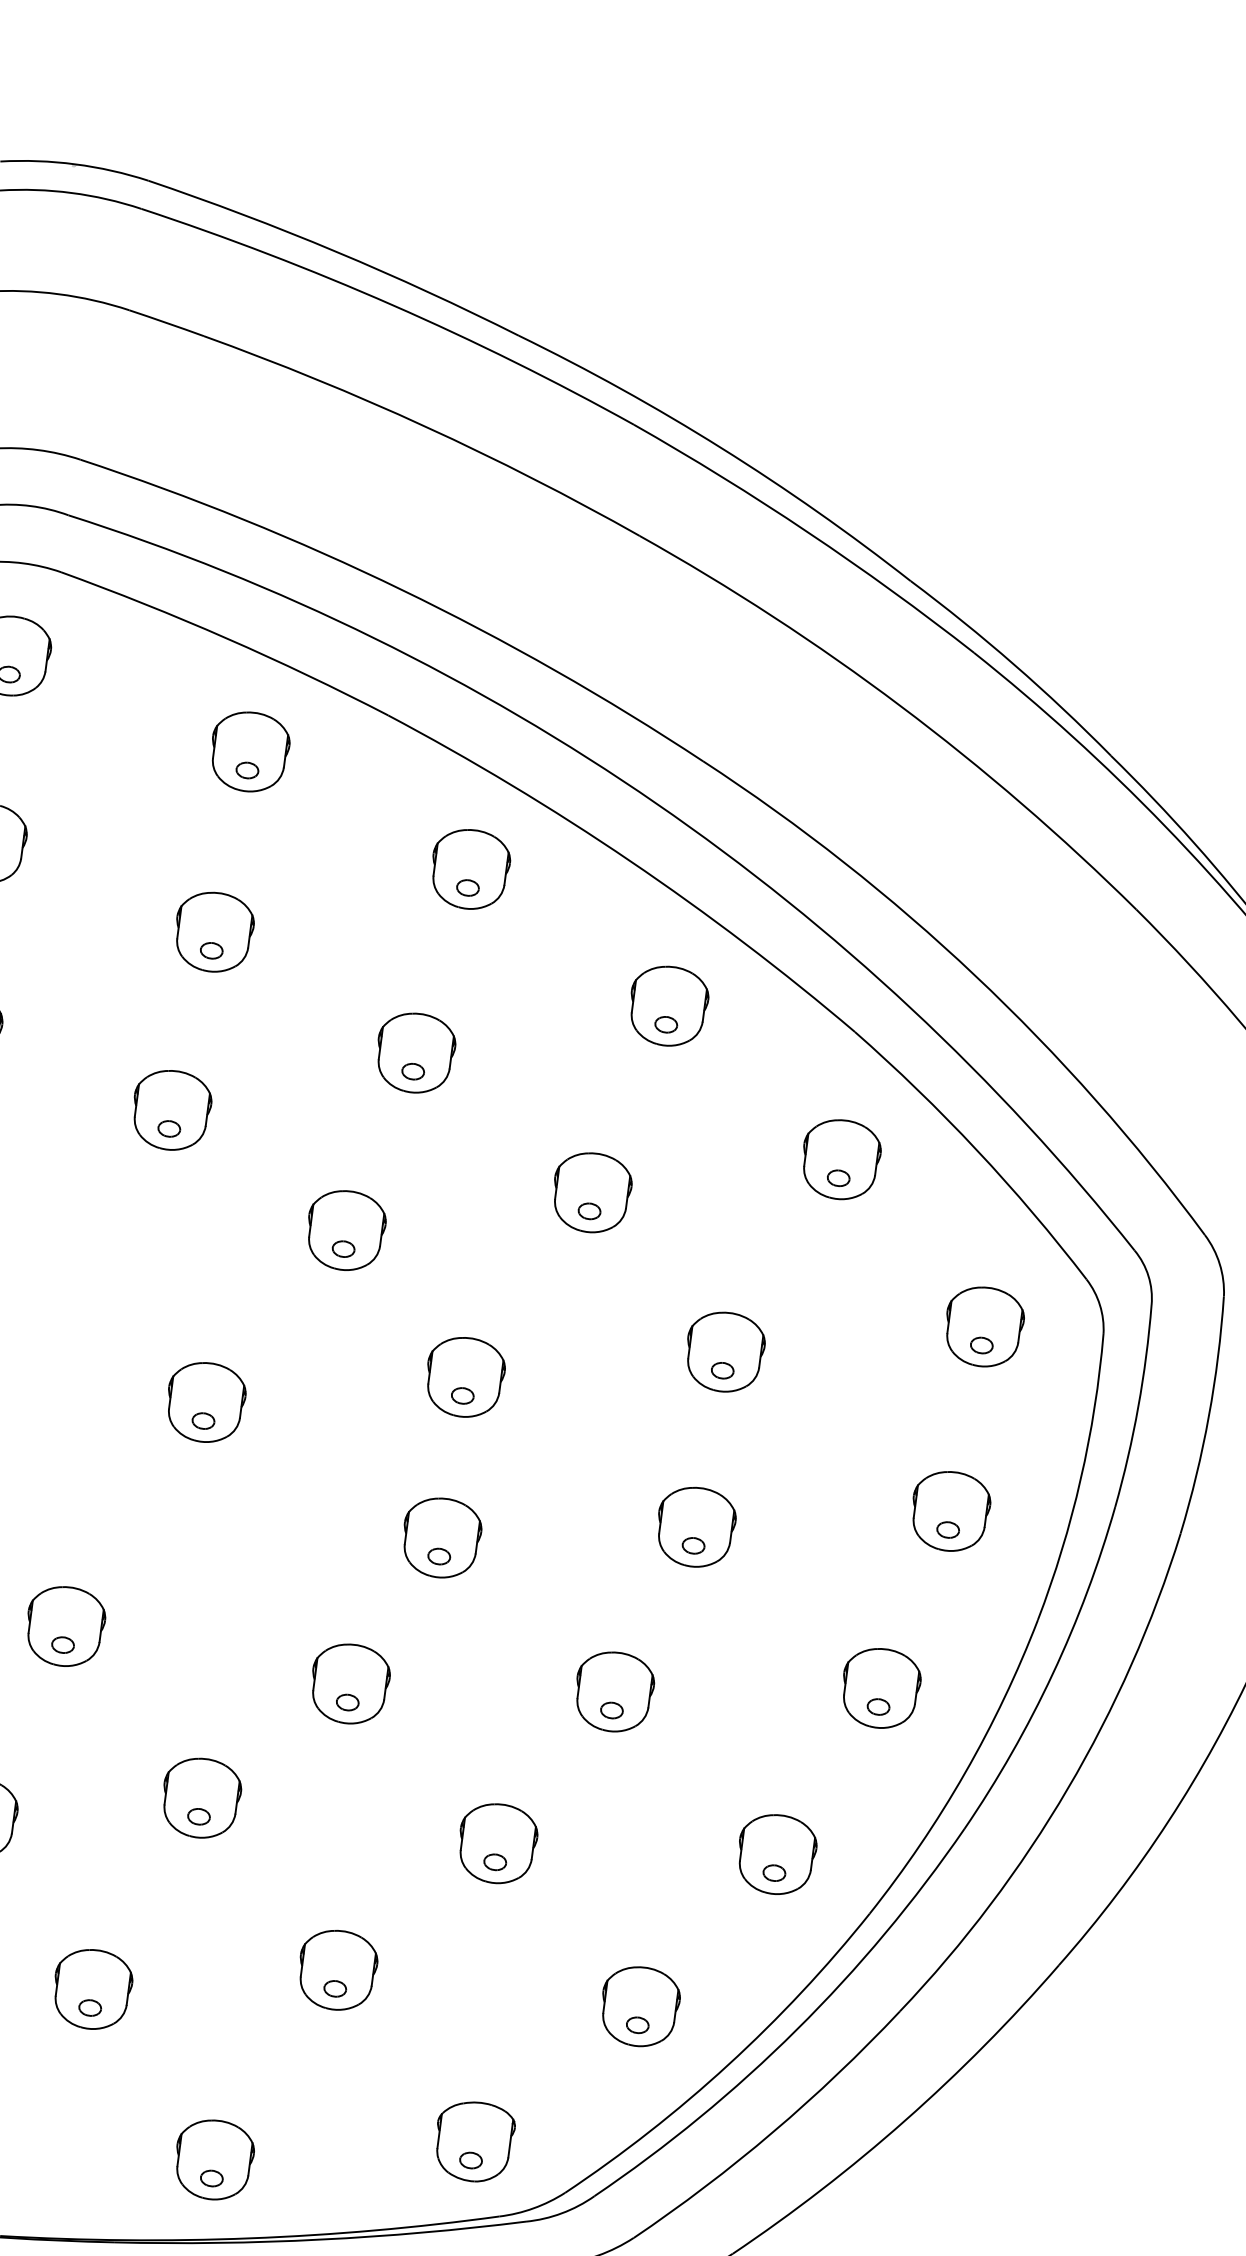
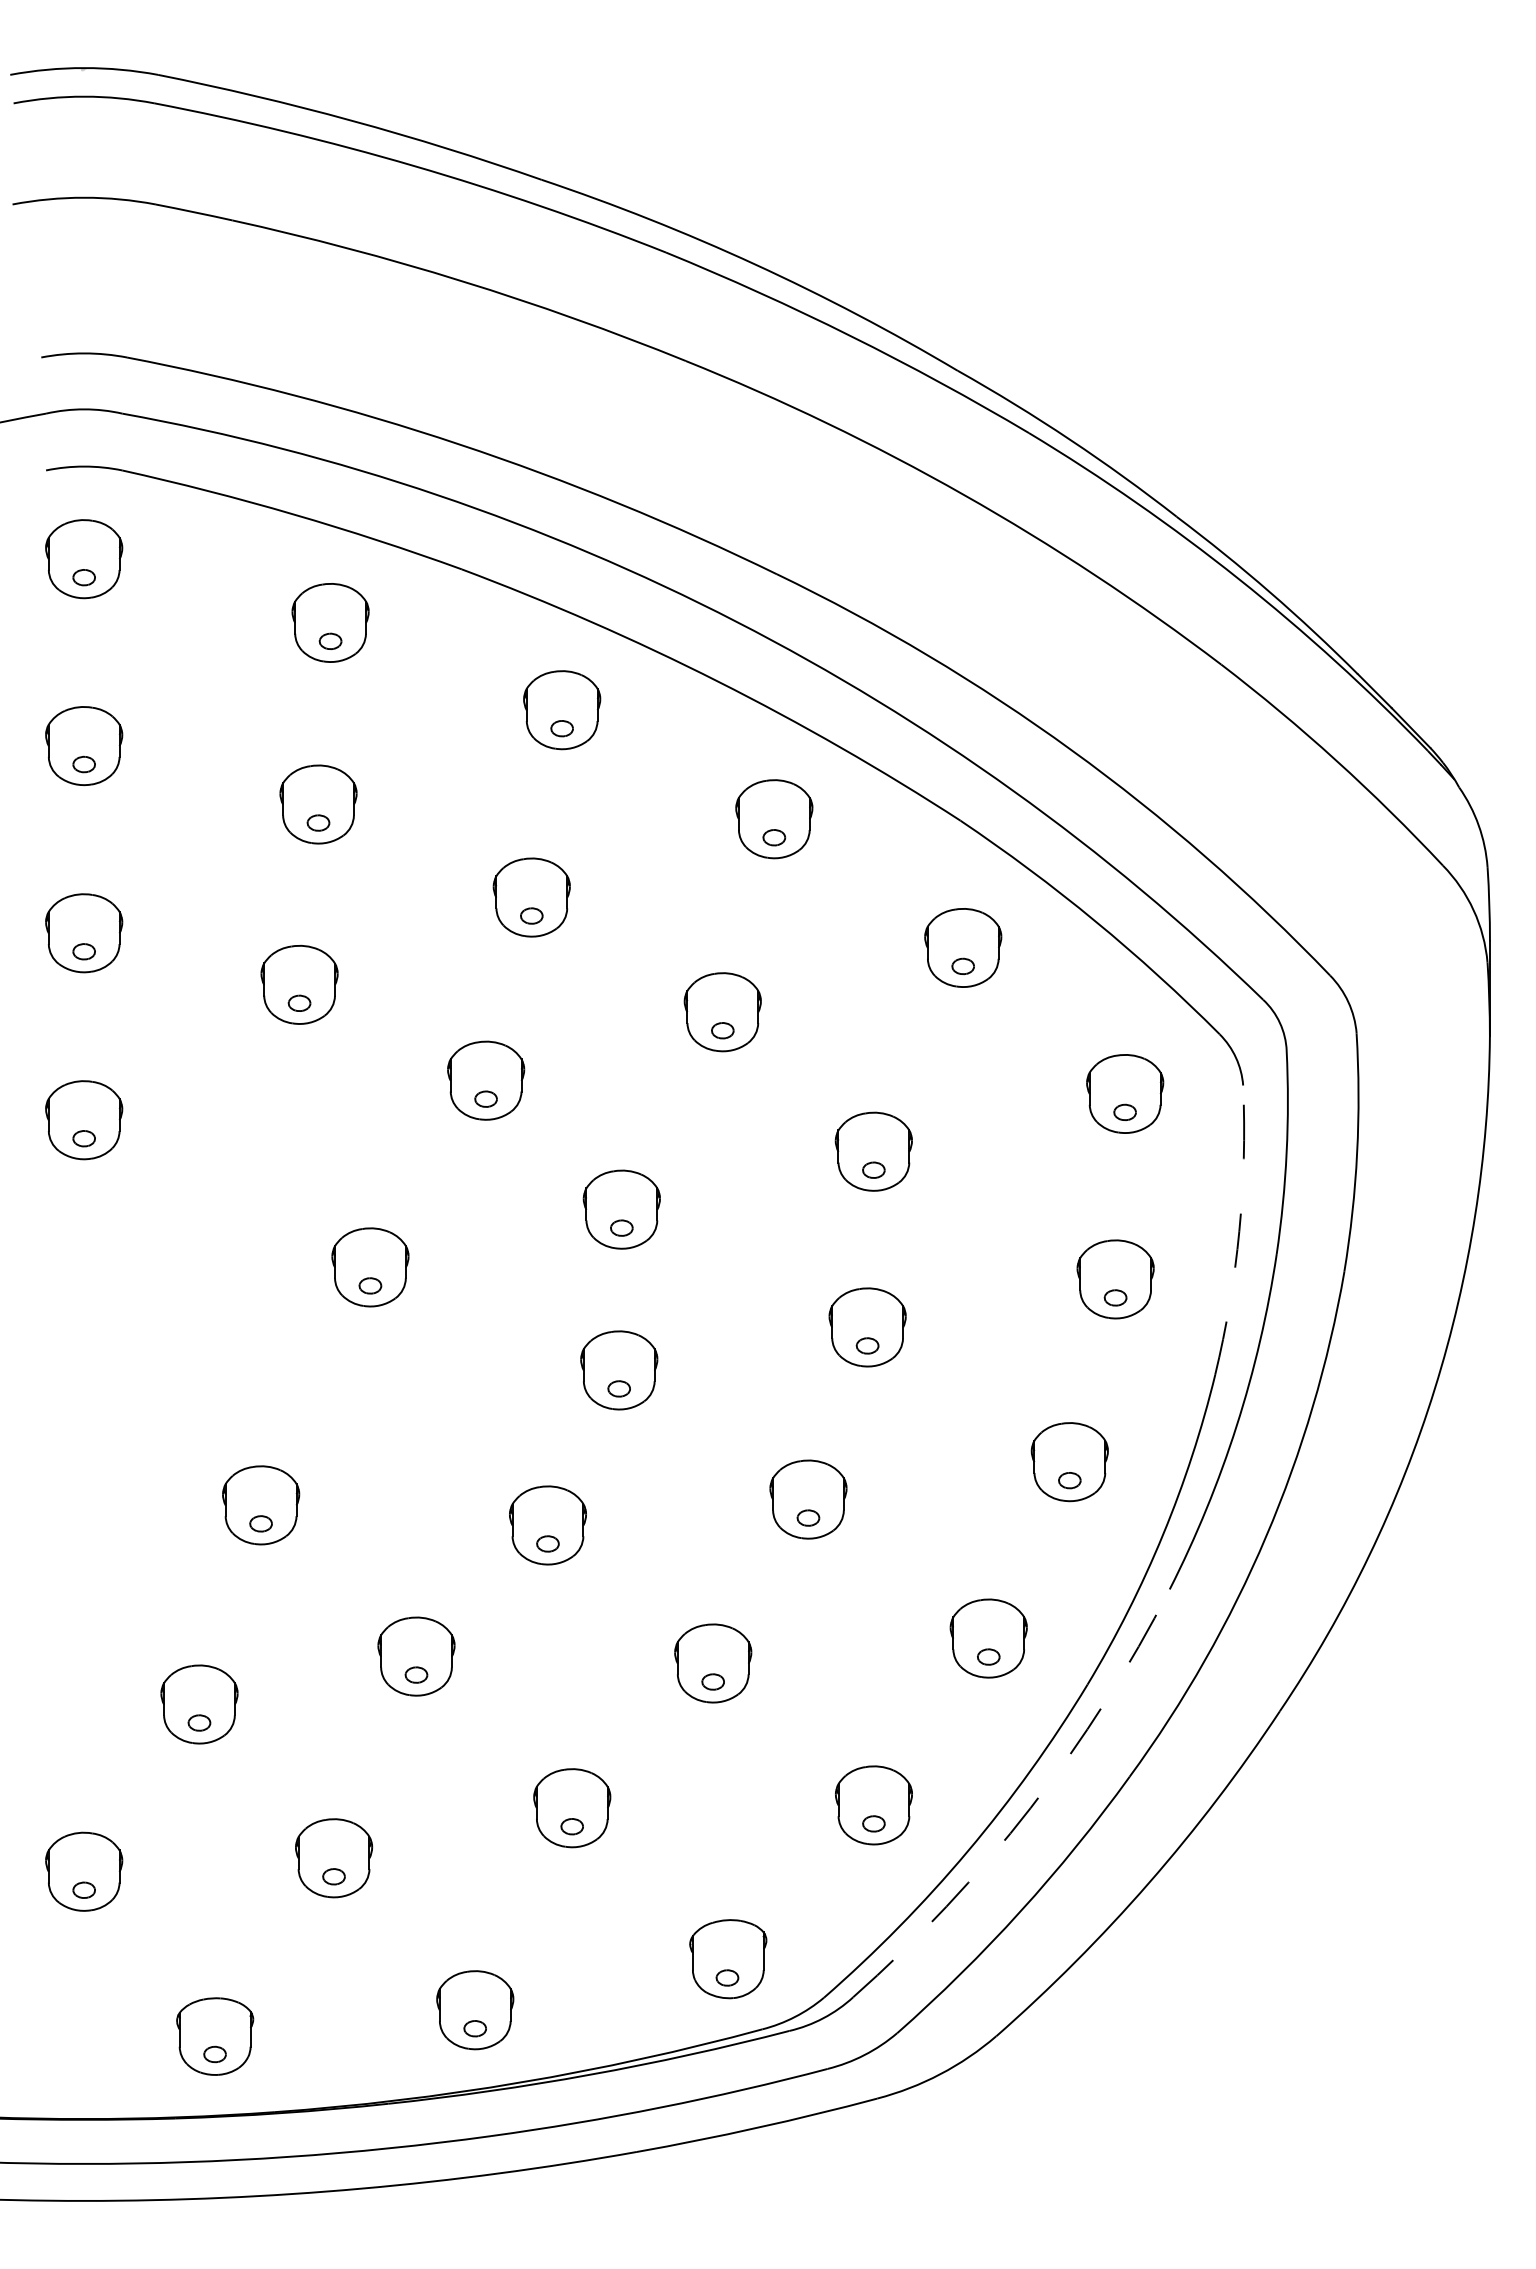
arc: (1080, 1479) -> (1239, 1231), solid -> dashed
arc: (796, 2030) -> (1030, 1808), solid -> dashed

